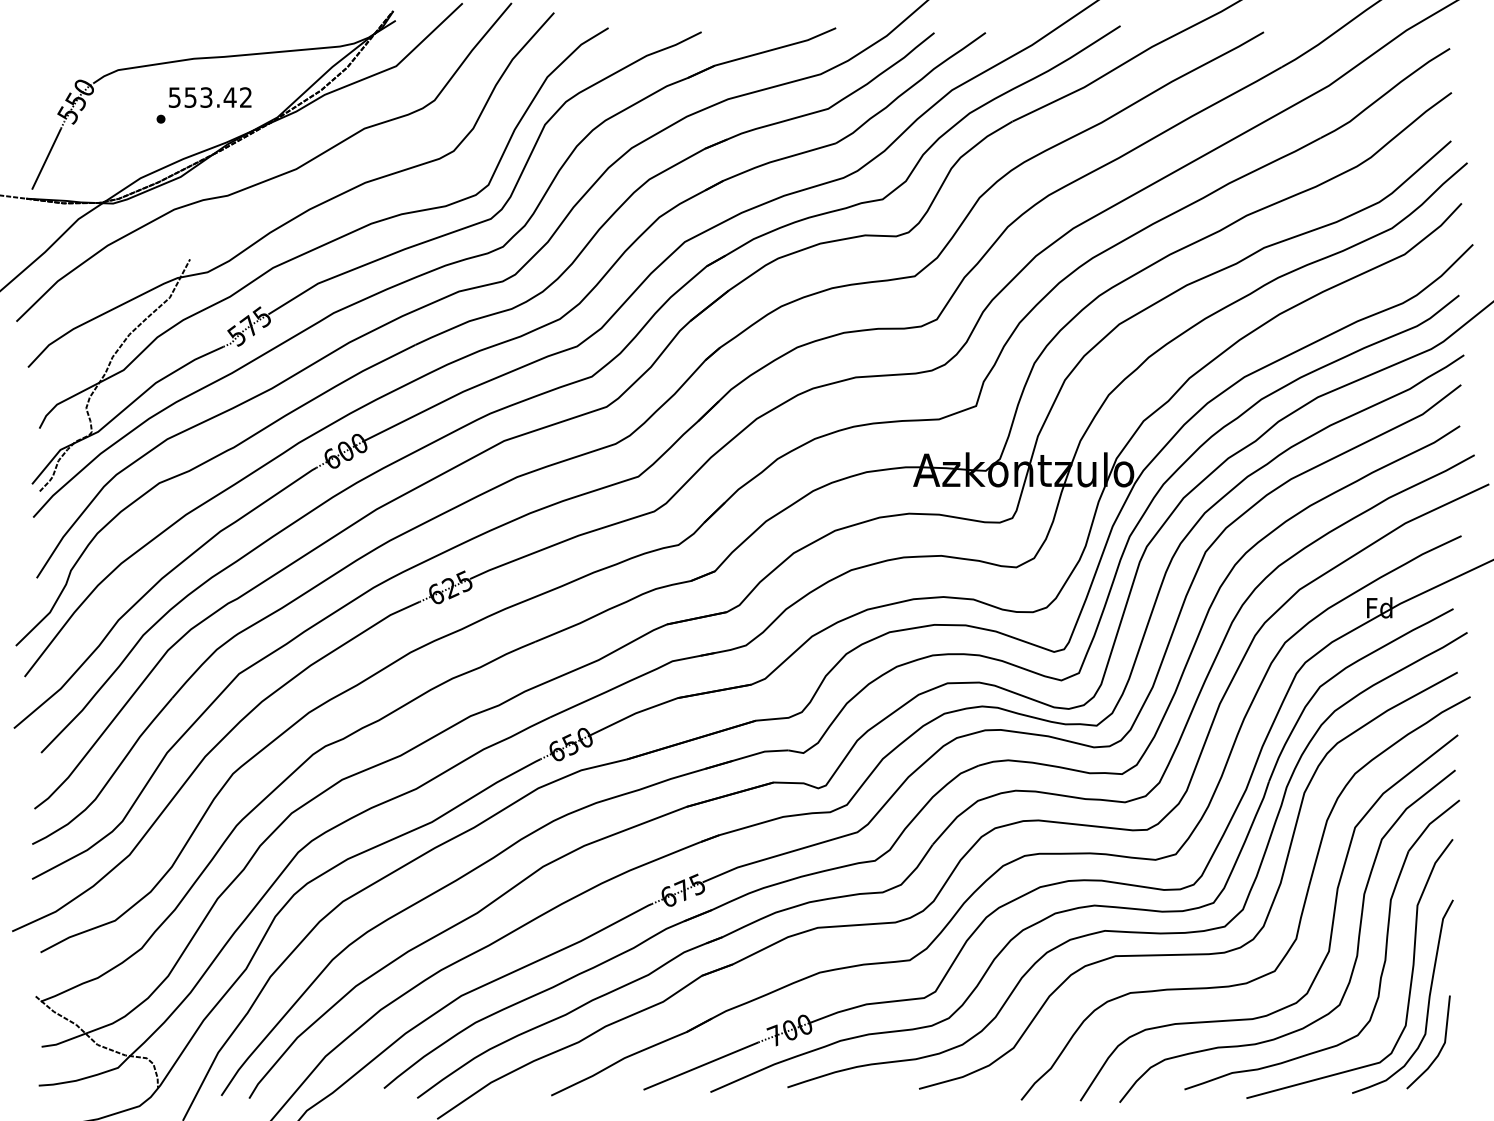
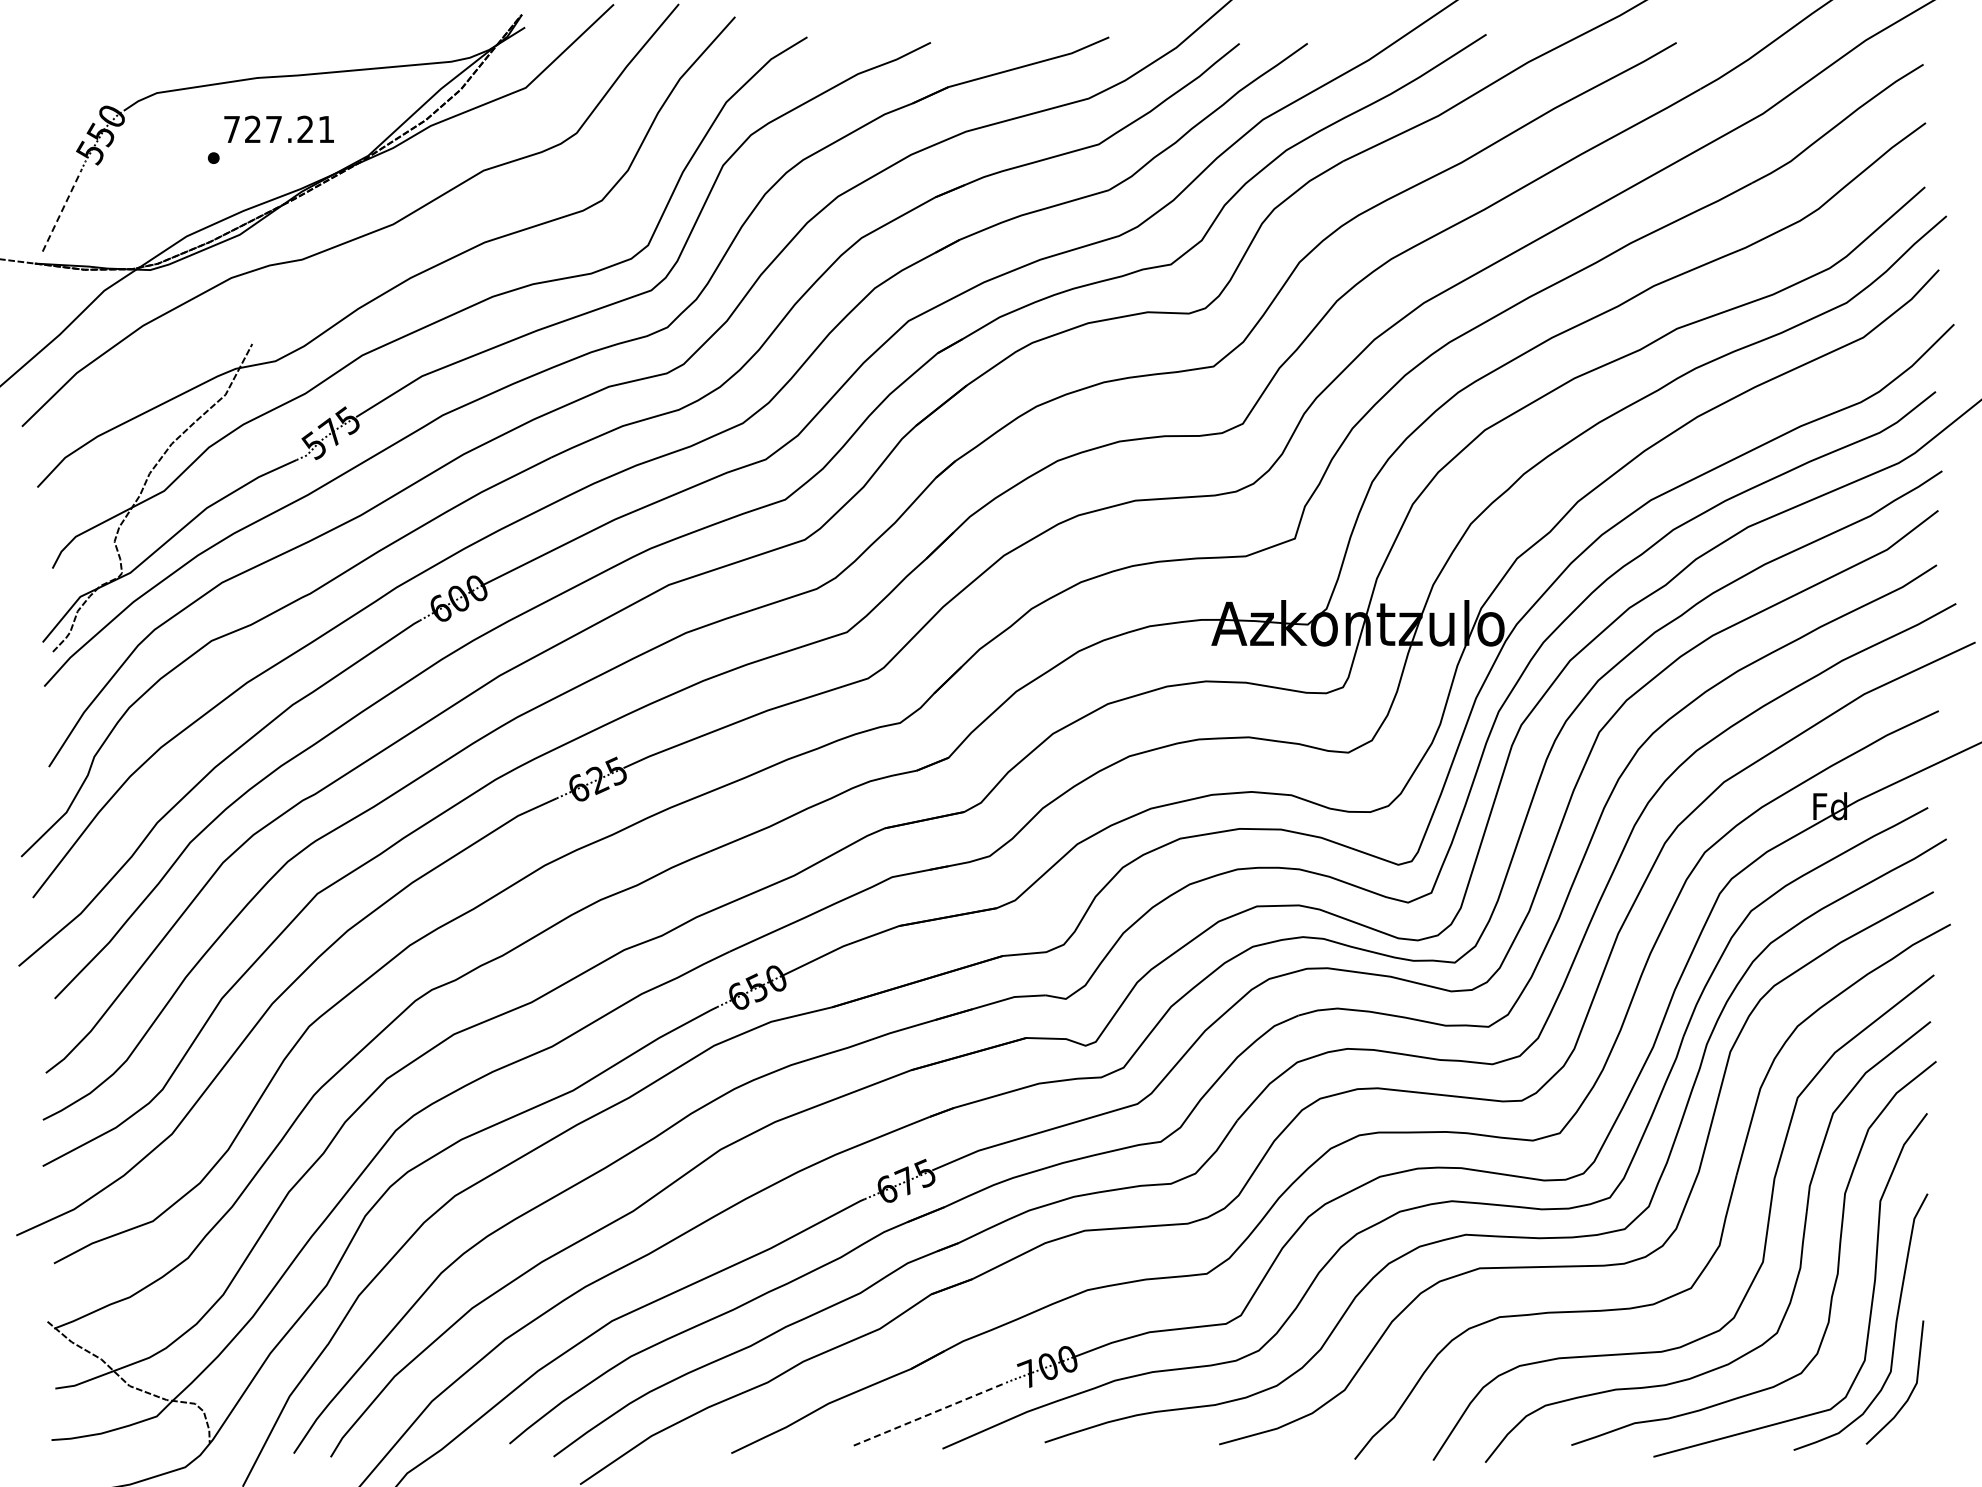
text: (209, 97) -> (278, 129), 553.42 -> 727.21
line: (46, 159) -> (61, 211), solid -> dashed
line: (701, 1066) -> (930, 1414), solid -> dashed

